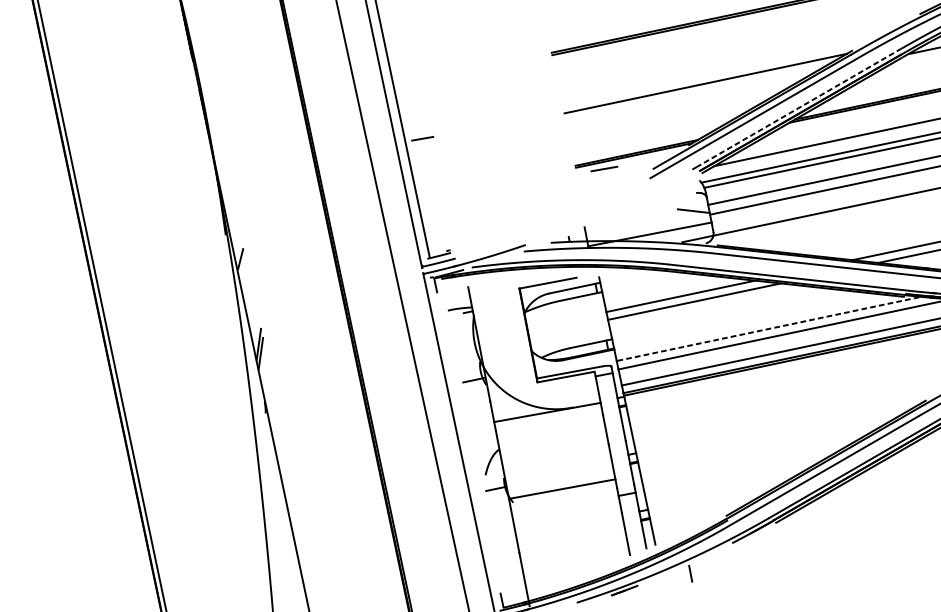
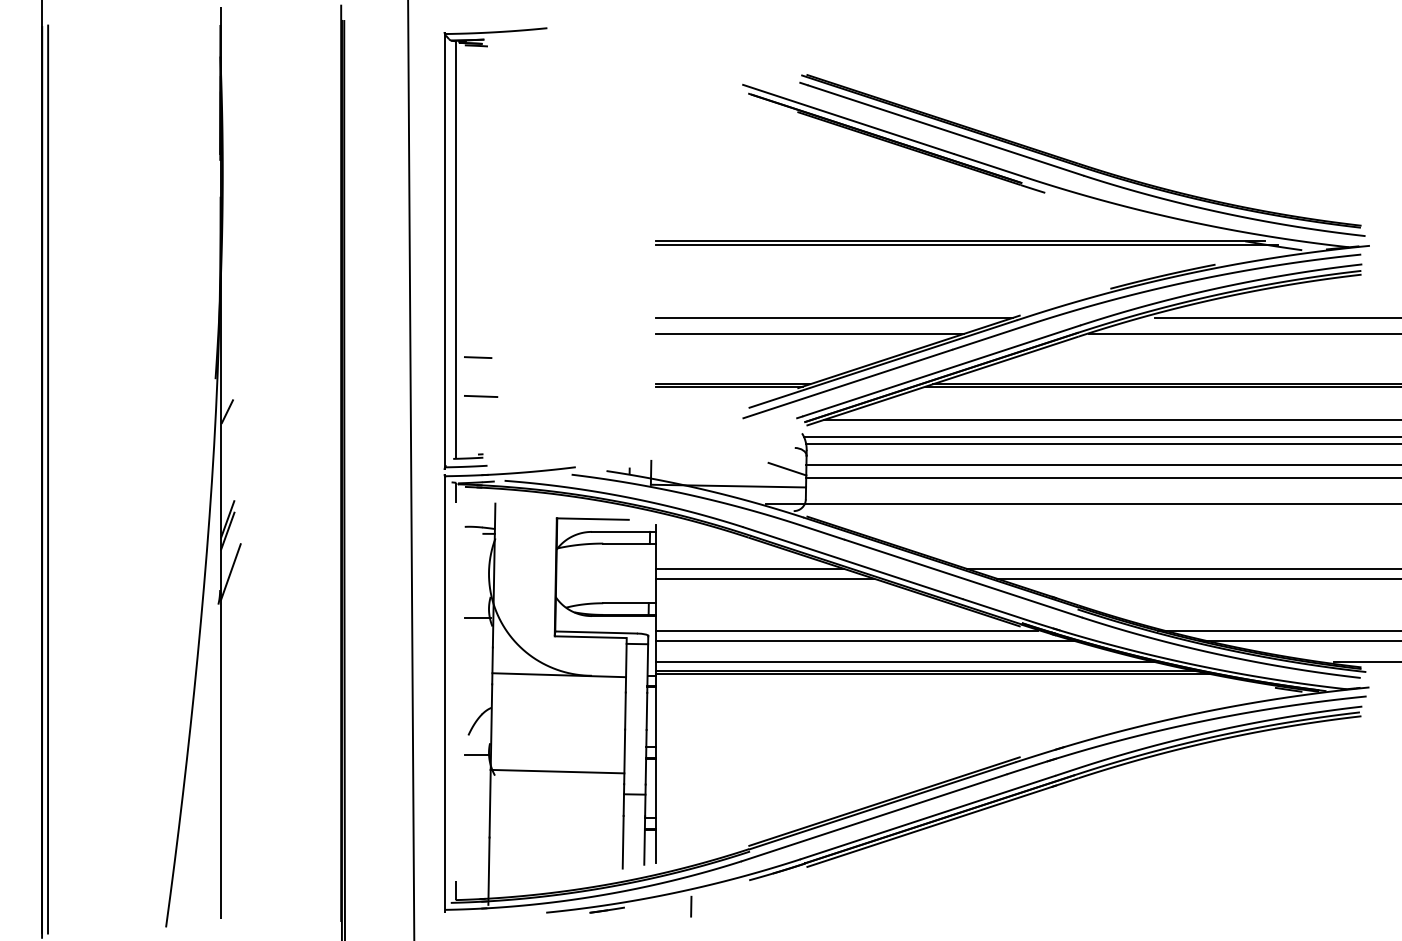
line: (688, 100) -> (809, 334), added
line: (799, 107) -> (941, 370), dashed -> solid
line: (422, 138) -> (478, 357), moved
line: (604, 168) -> (481, 396), moved
line: (768, 328) -> (847, 630), dashed -> solid
line: (269, 385) -> (230, 571), added

